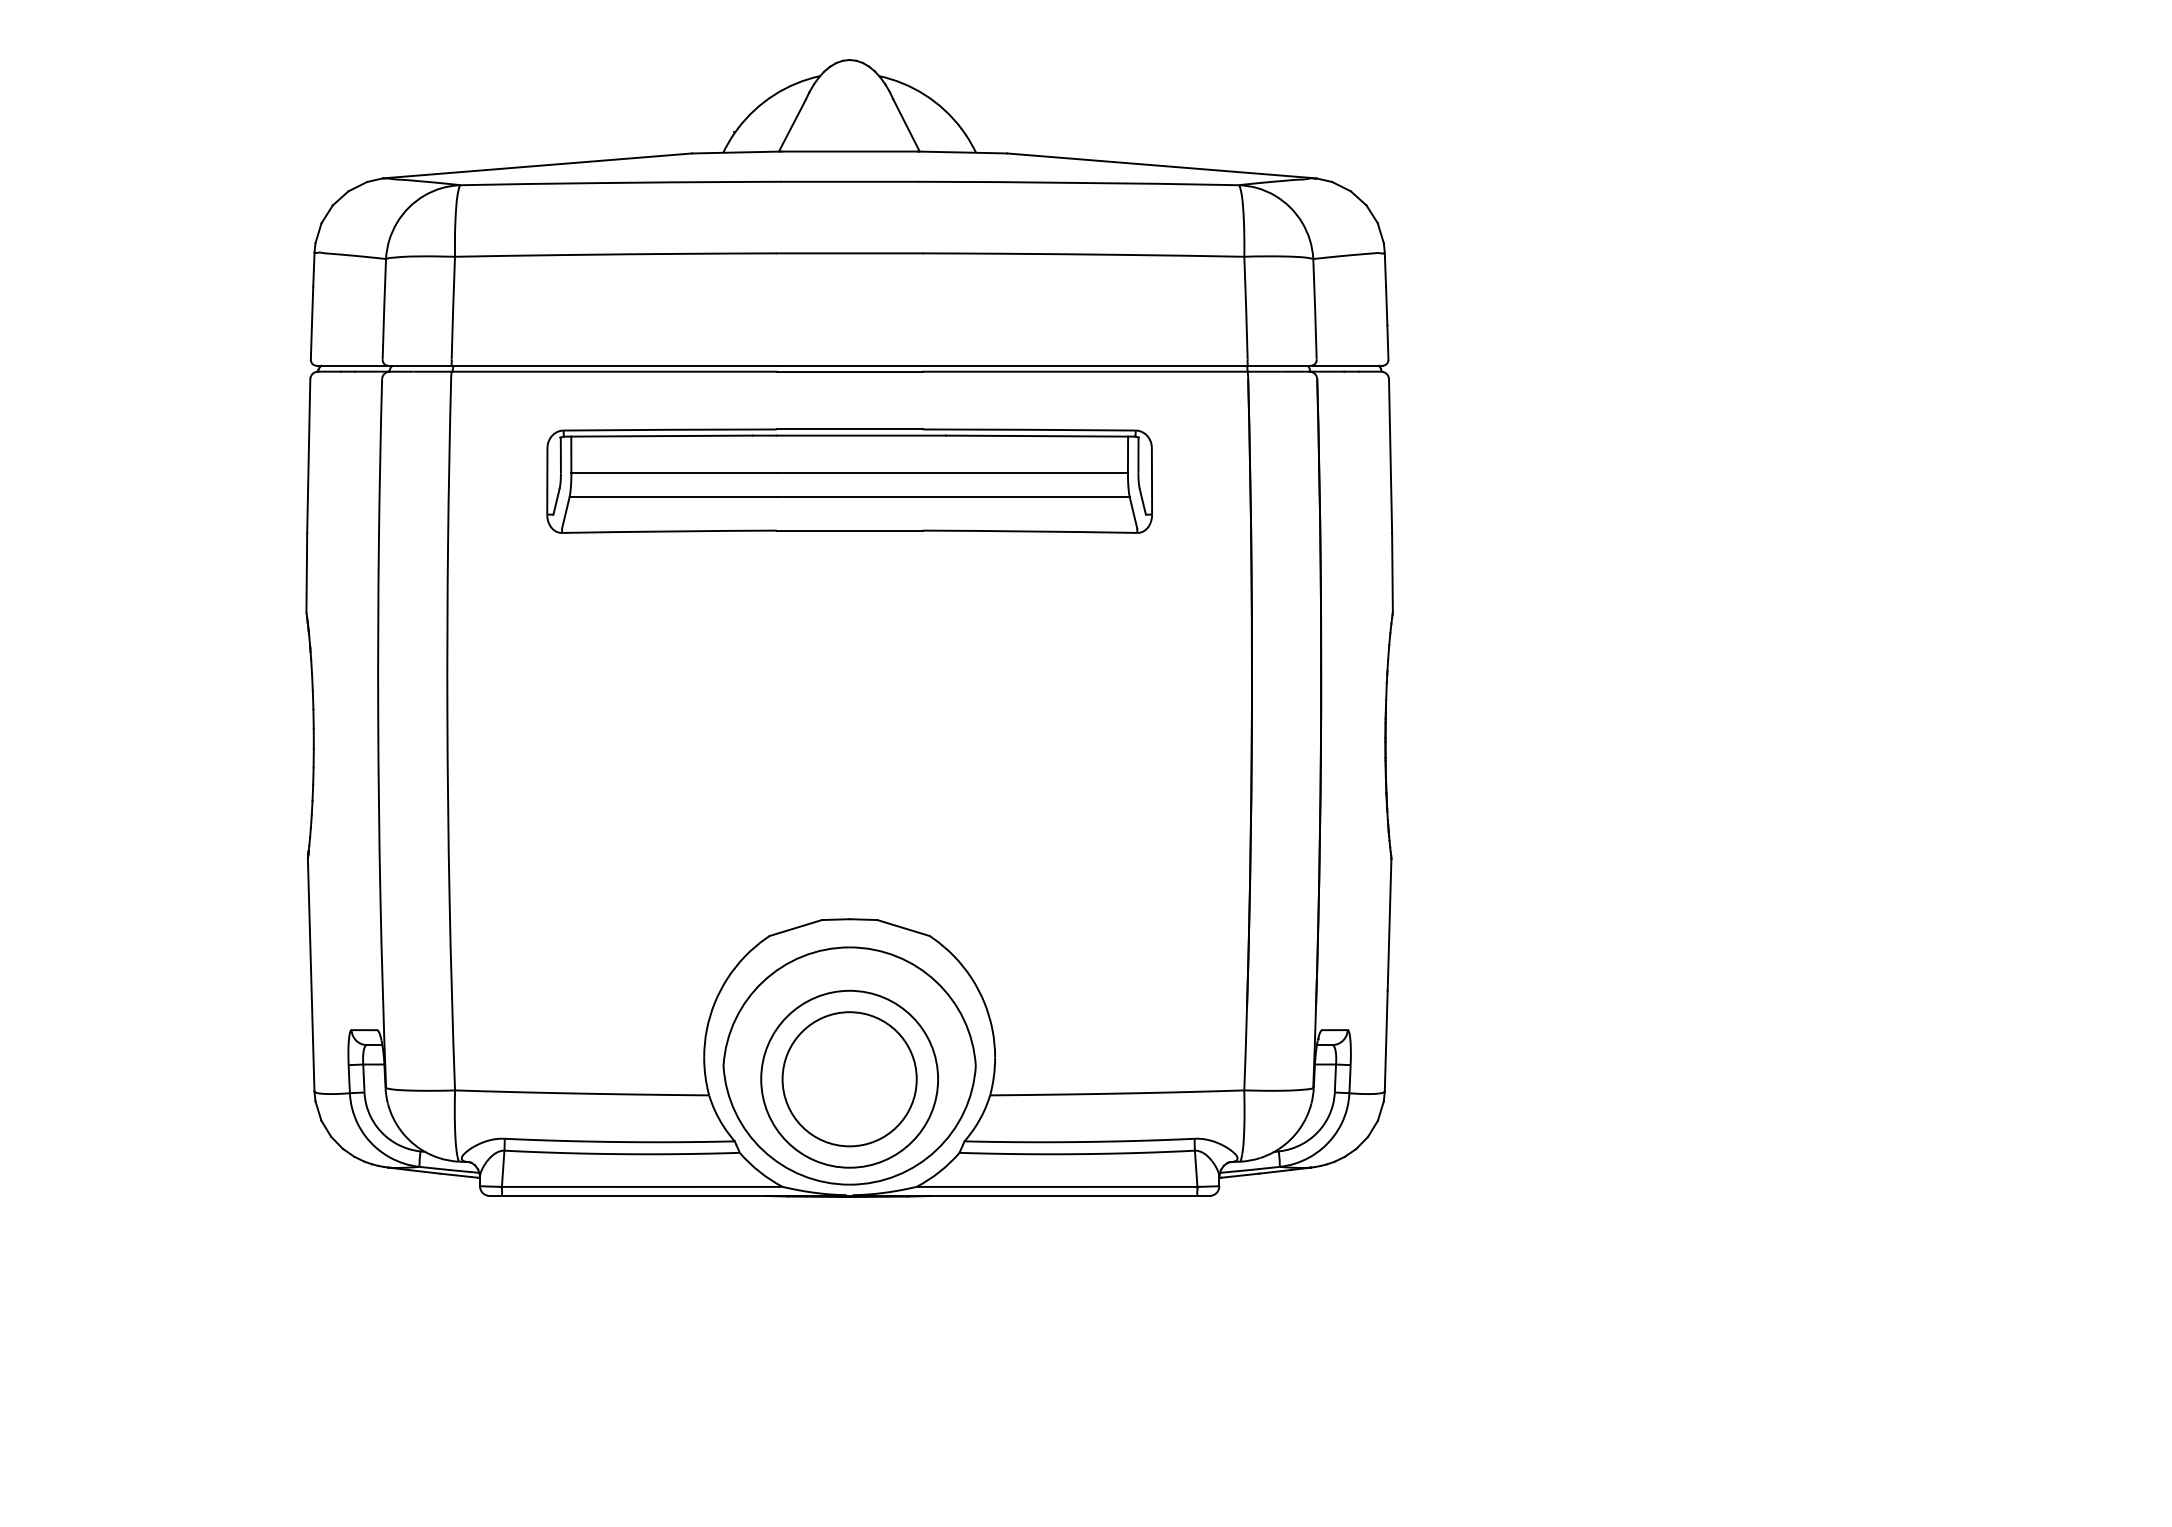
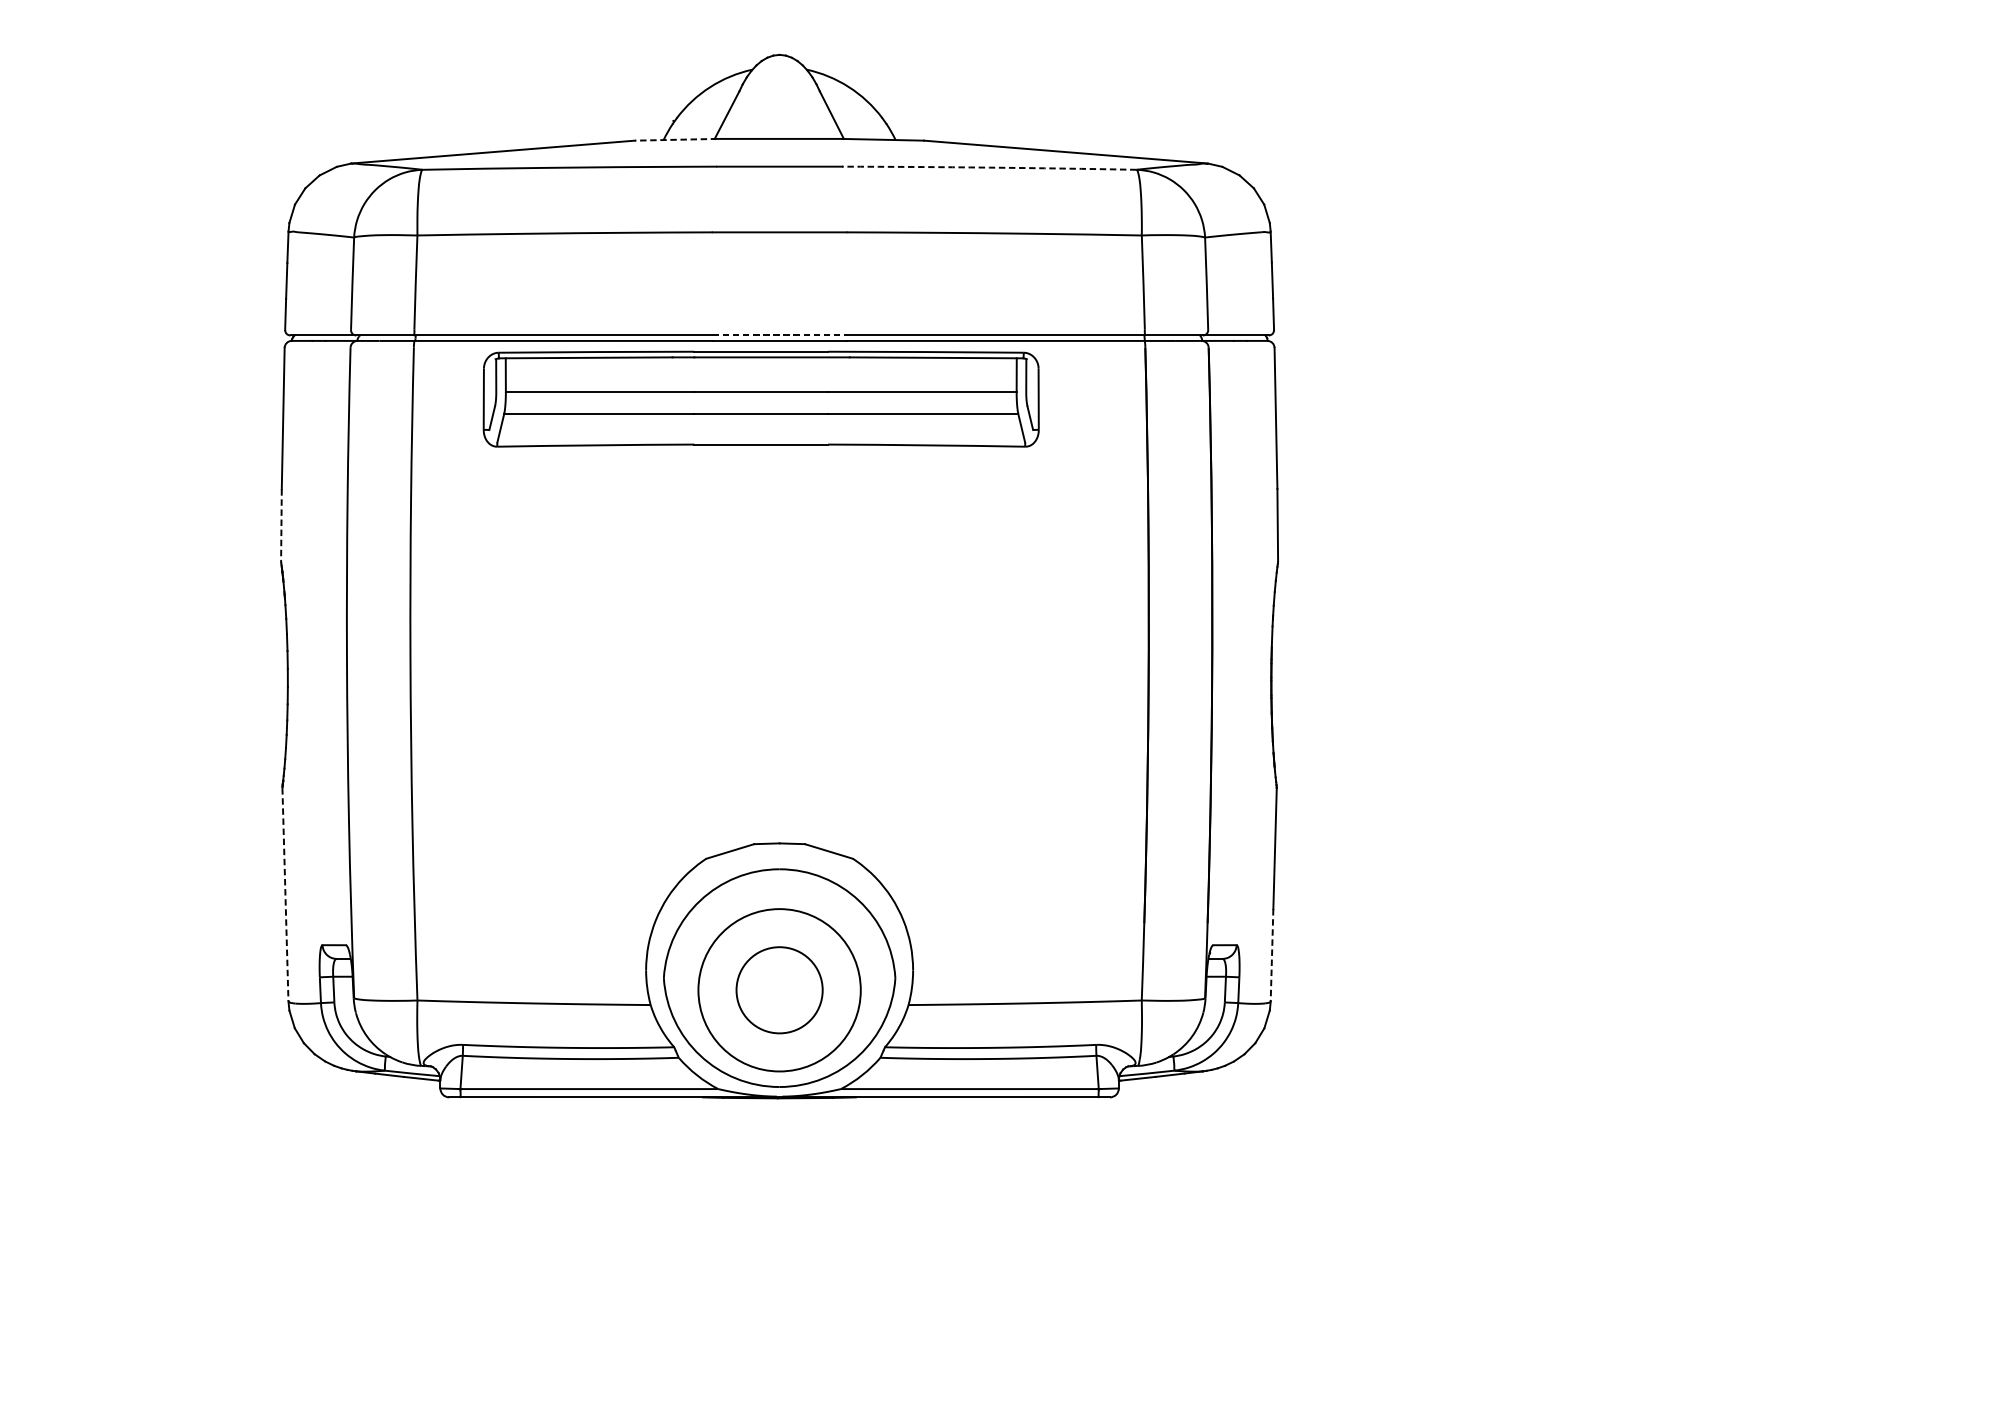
line: (736, 152) -> (675, 139), solid -> dashed
arc: (1078, 182) -> (989, 167), solid -> dashed
line: (849, 365) -> (779, 335), solid -> dashed
part: (849, 480) -> (761, 398), moved
line: (306, 572) -> (281, 525), solid -> dashed
line: (311, 975) -> (285, 895), solid -> dashed
line: (1386, 1041) -> (1272, 955), solid -> dashed
circle: (849, 1079) -> (779, 990), size x0.7

